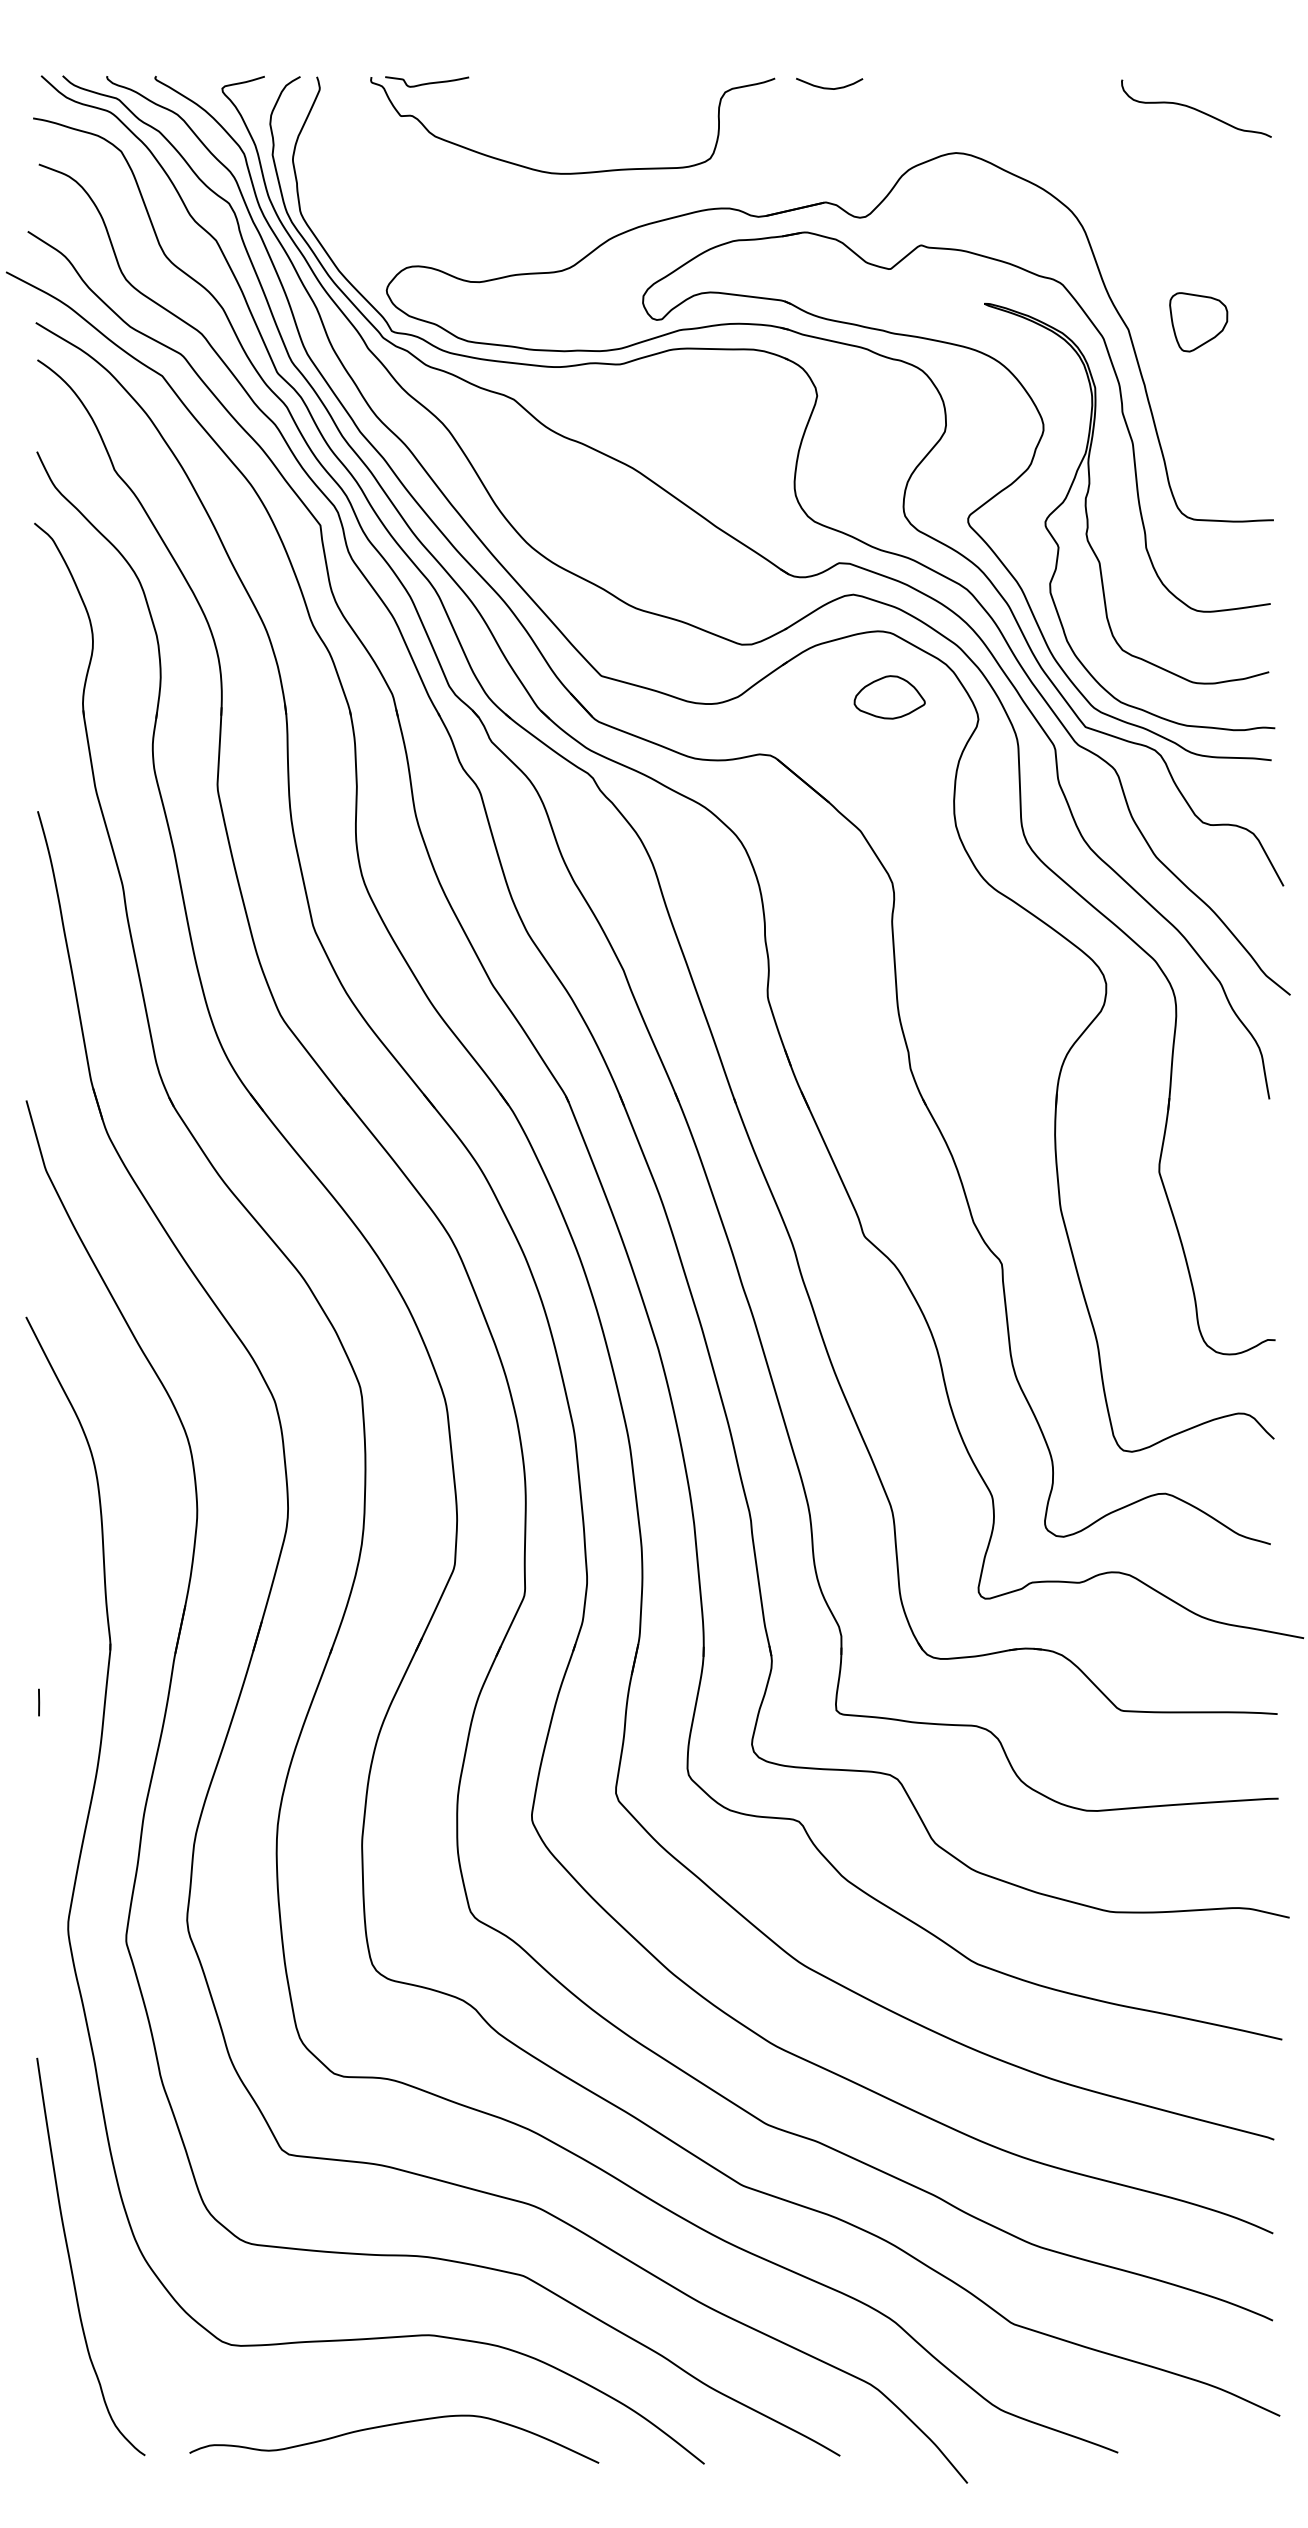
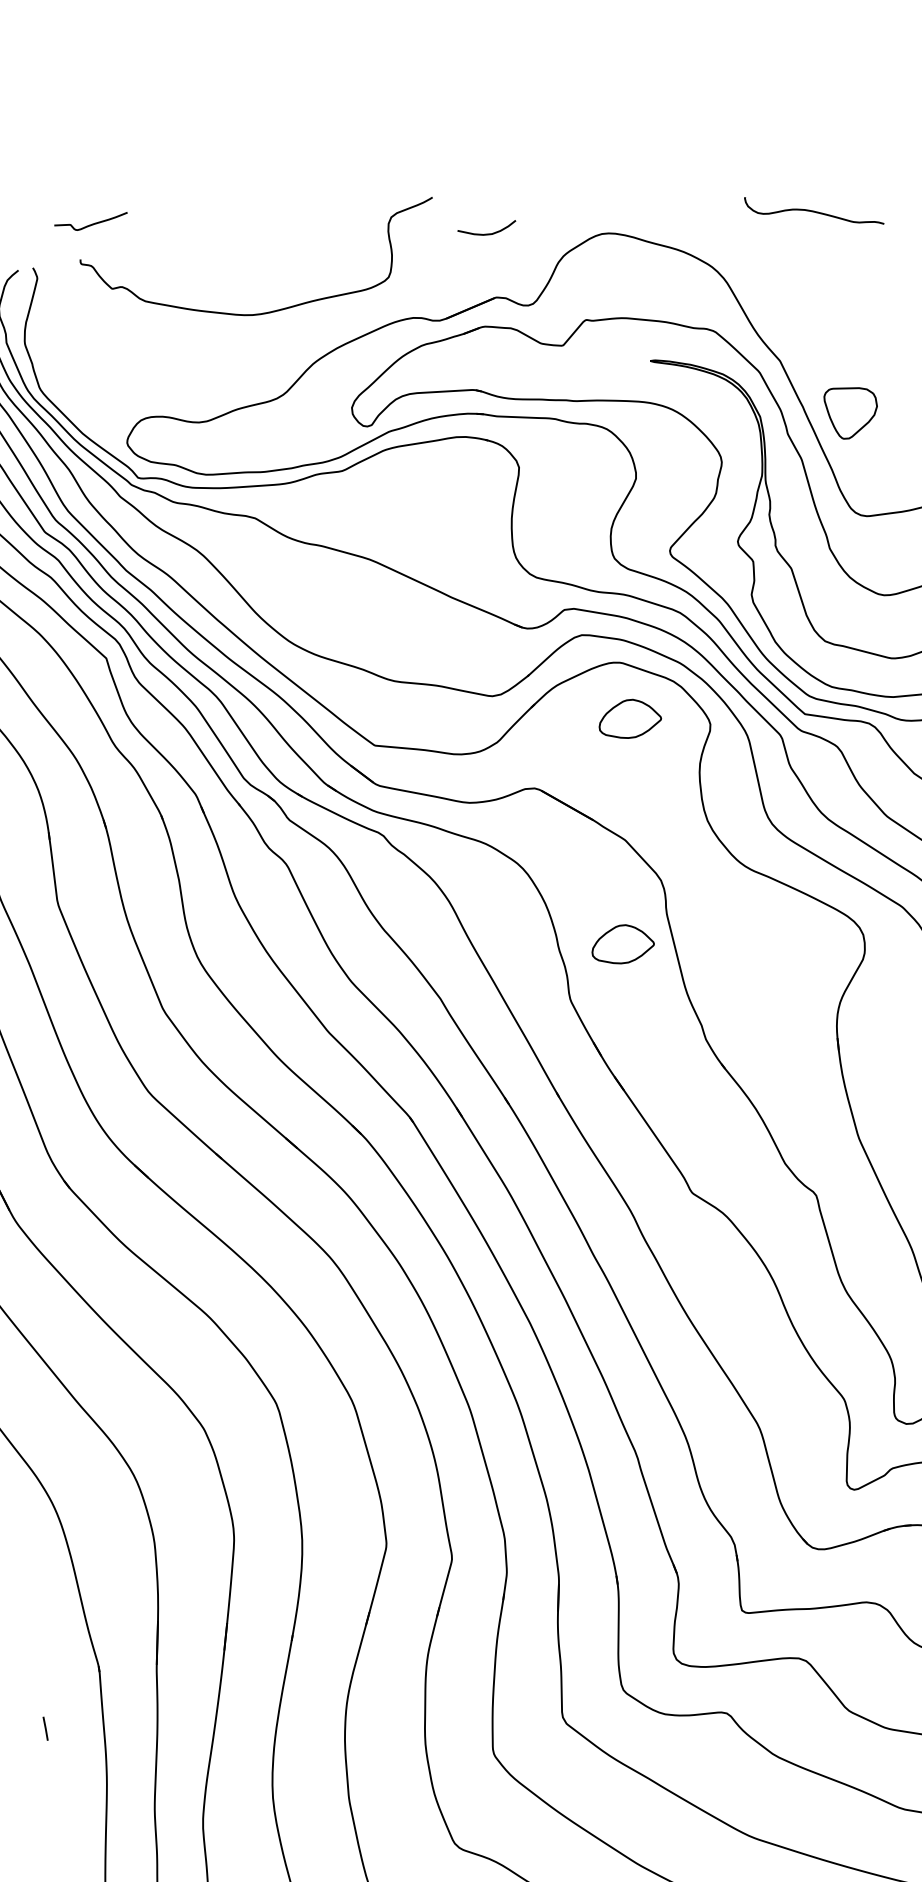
curve: (427, 82) -> (92, 223), moved
curve: (829, 87) -> (488, 233), moved
curve: (1196, 108) -> (814, 210), moved
part: (1198, 322) -> (852, 411), moved
part: (836, 946) -> (622, 944), added

